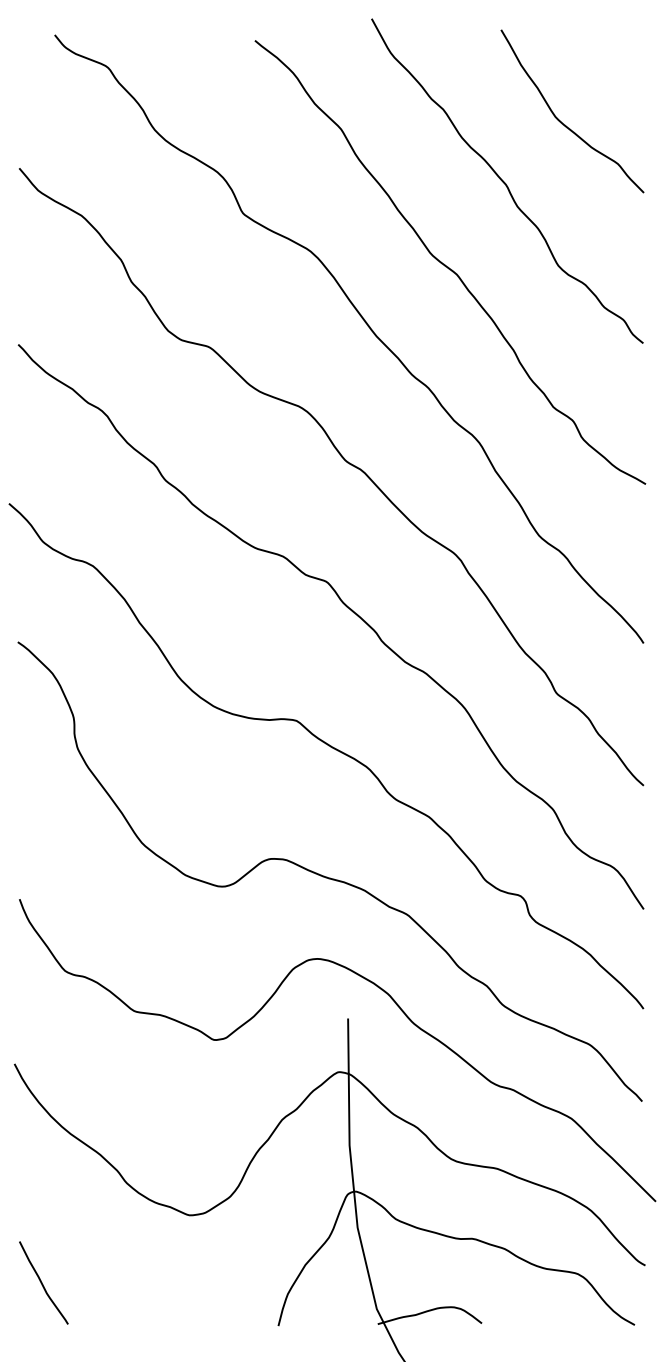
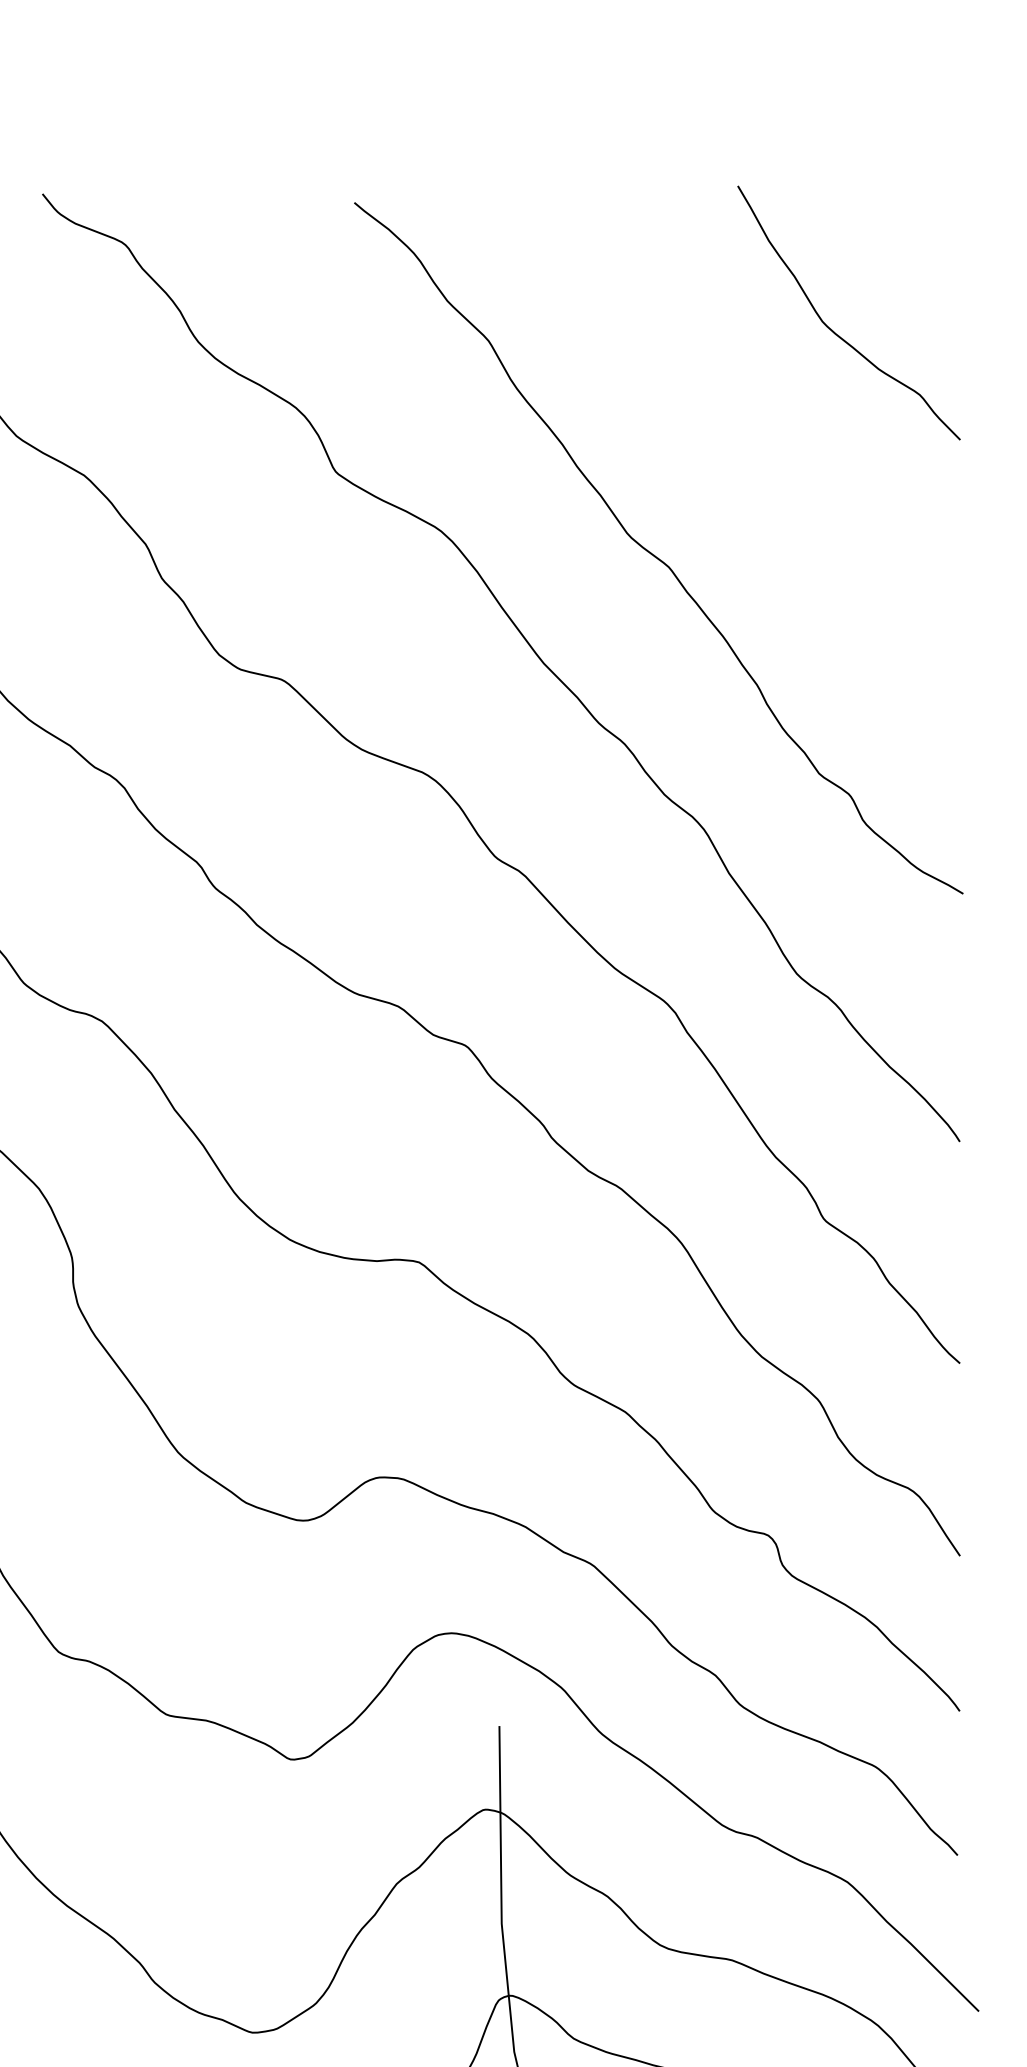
curve: (505, 182) -> (744, 423), removed

